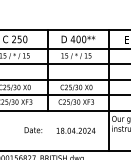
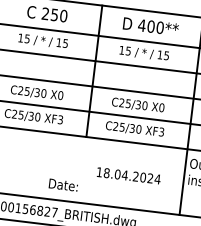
text: (33, 130) -> (63, 185), moved

